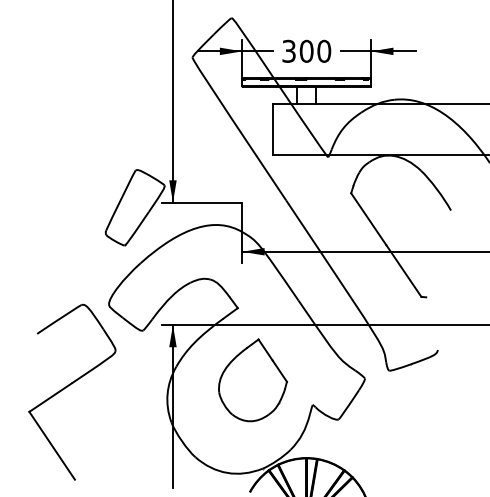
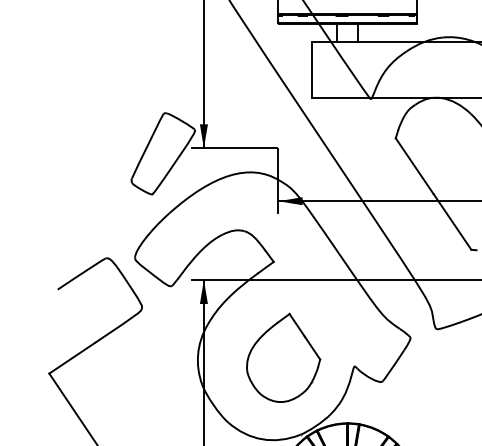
part: (252, 380) -> (283, 358), moved

